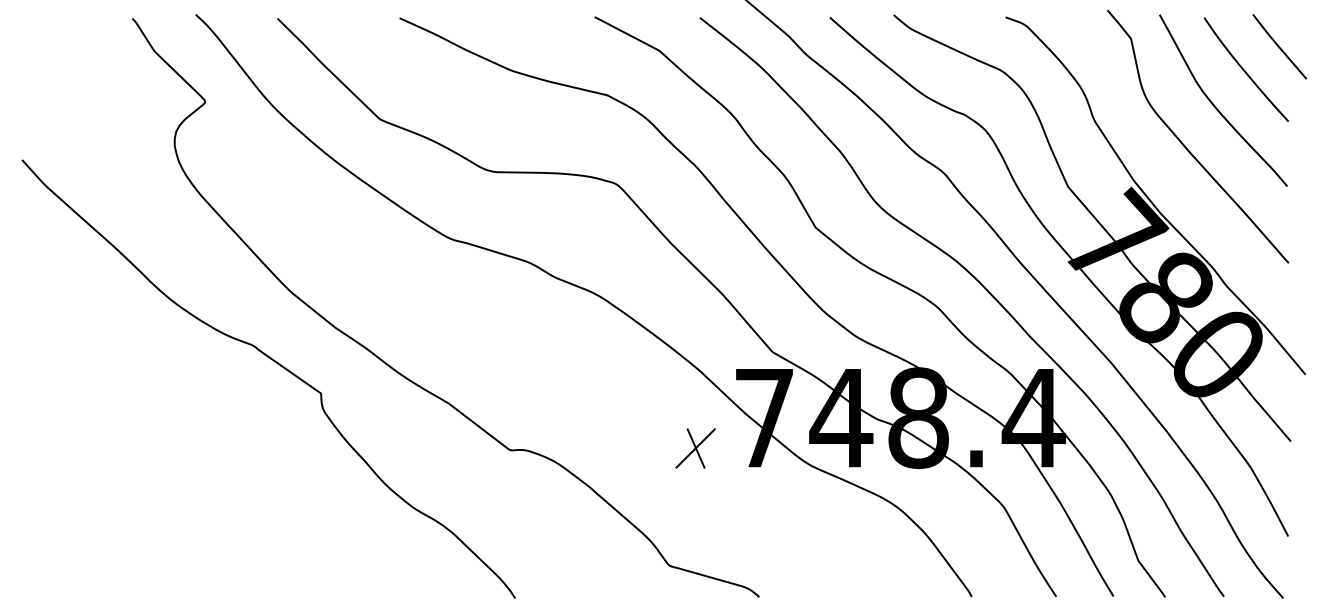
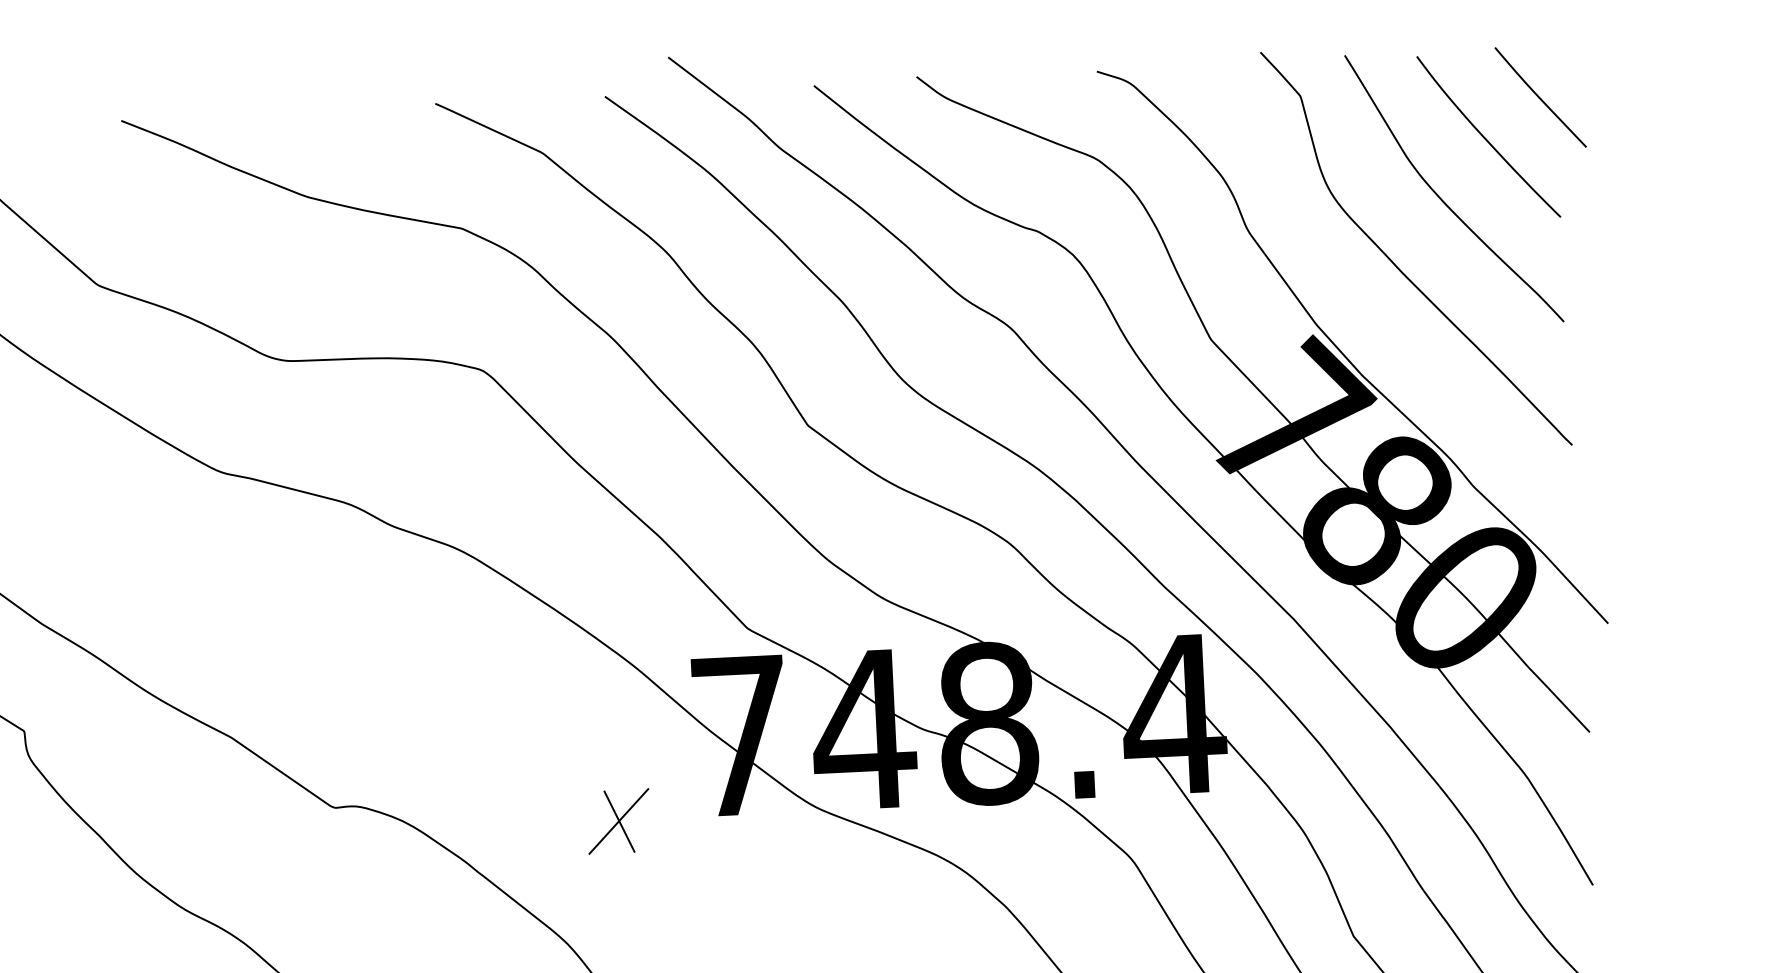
part: (695, 448) -> (618, 821), moved

